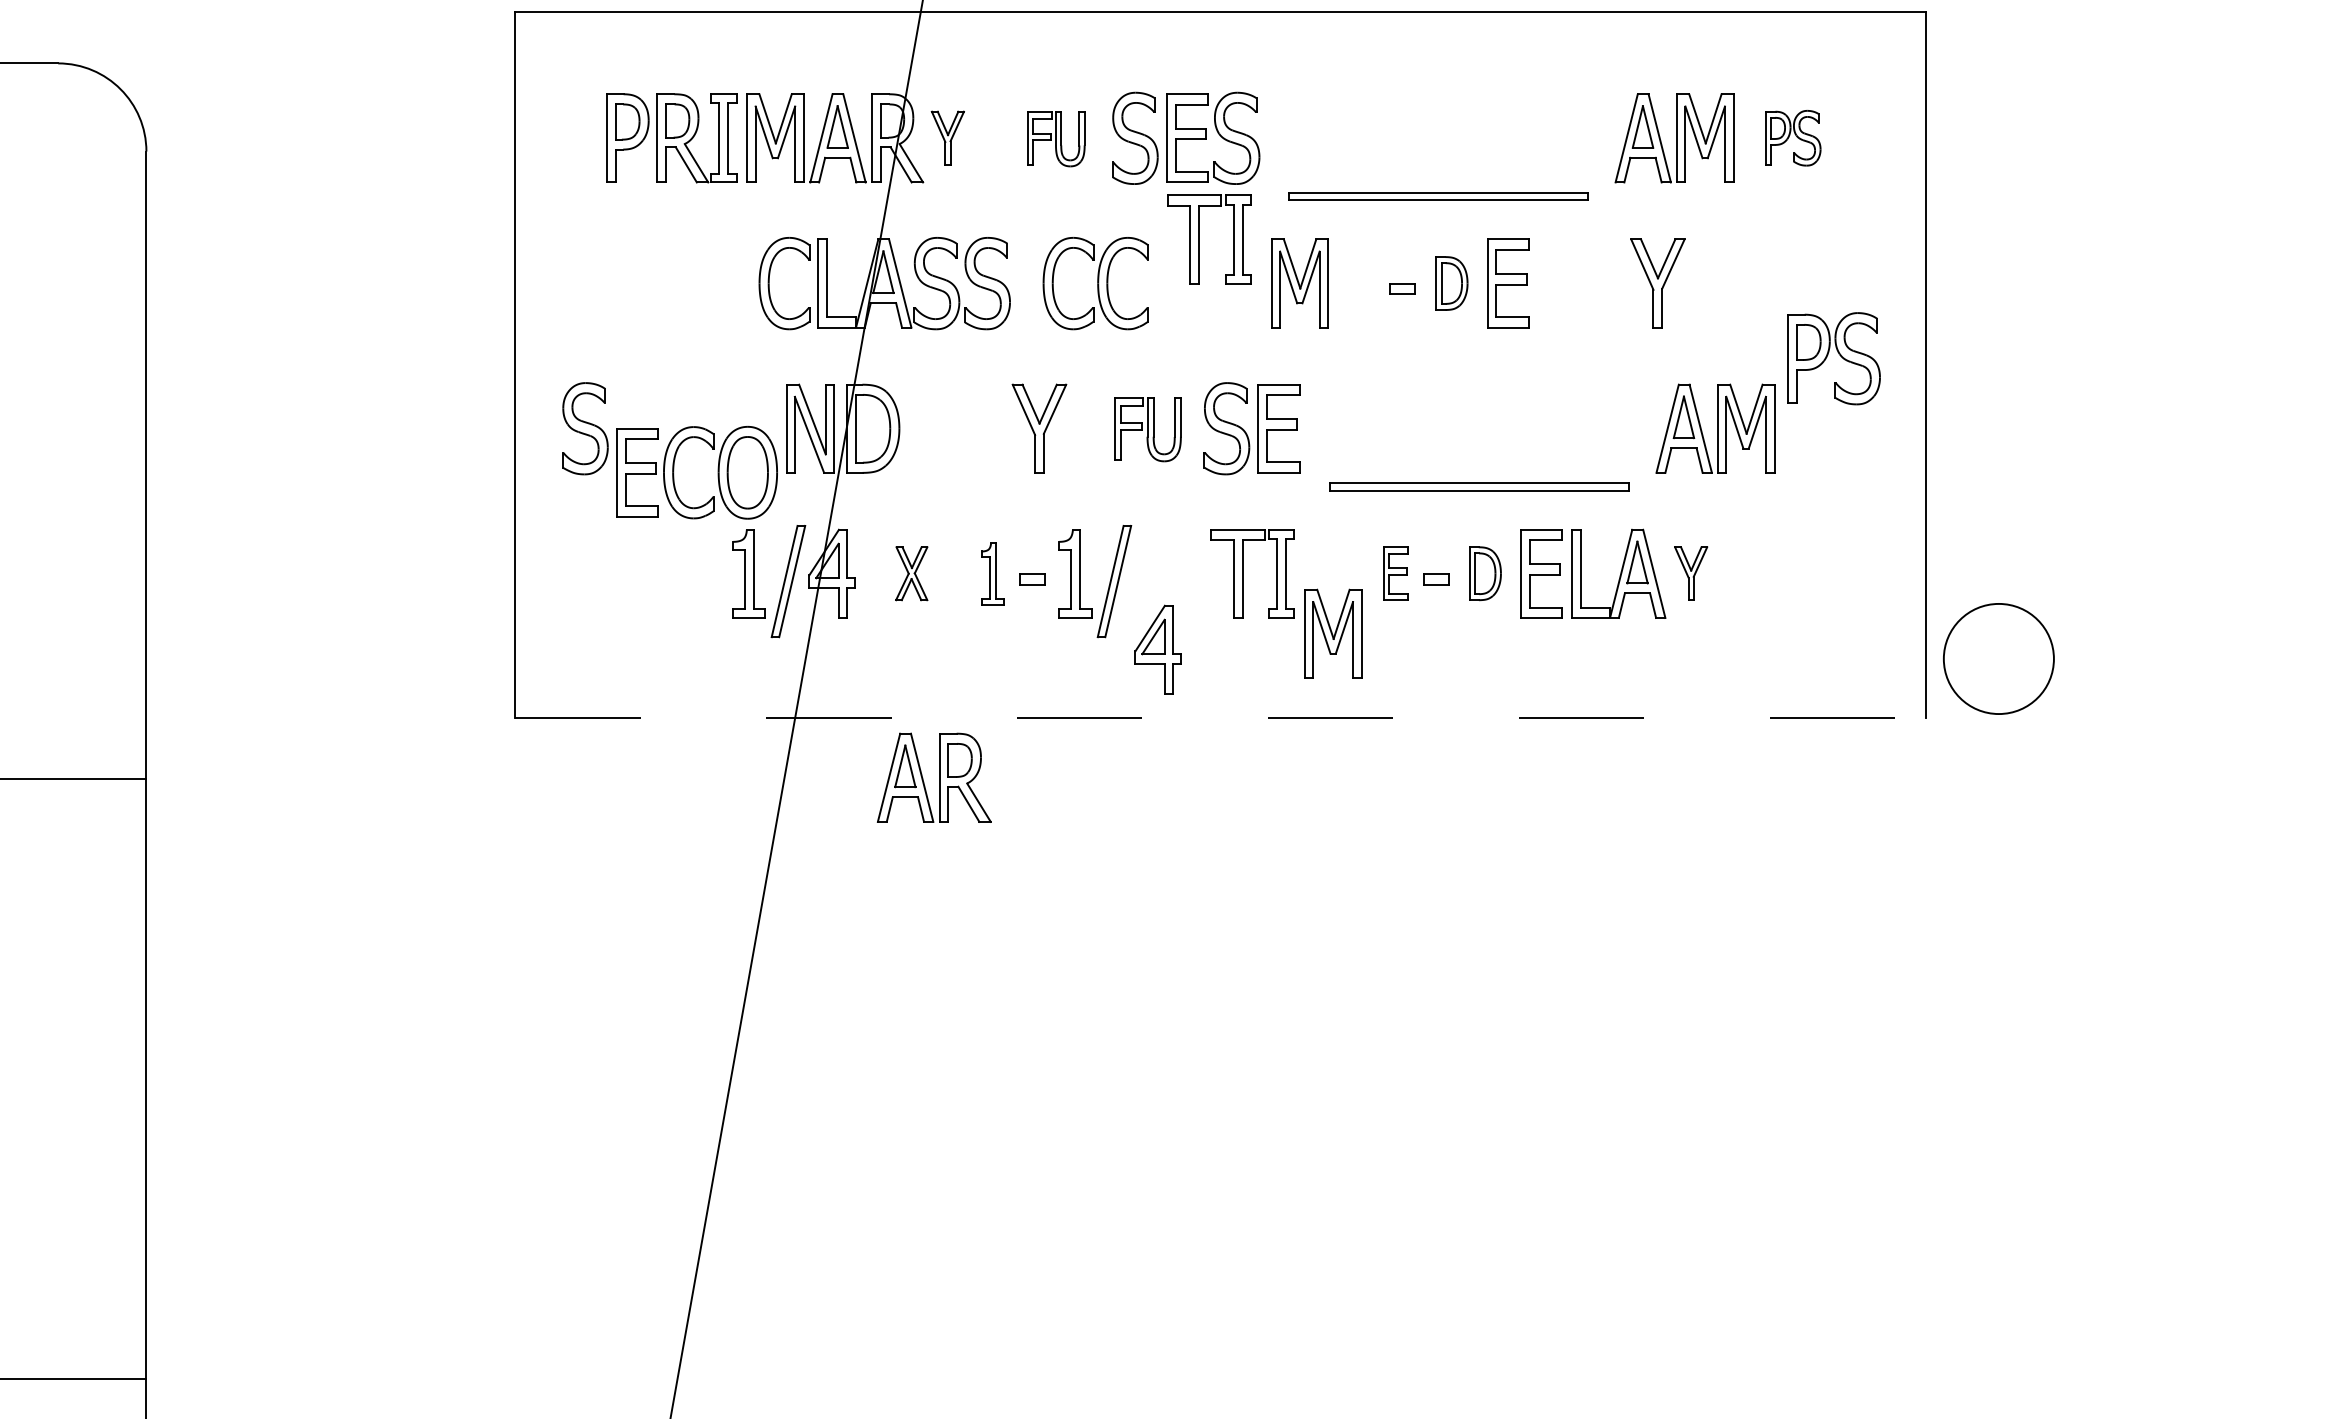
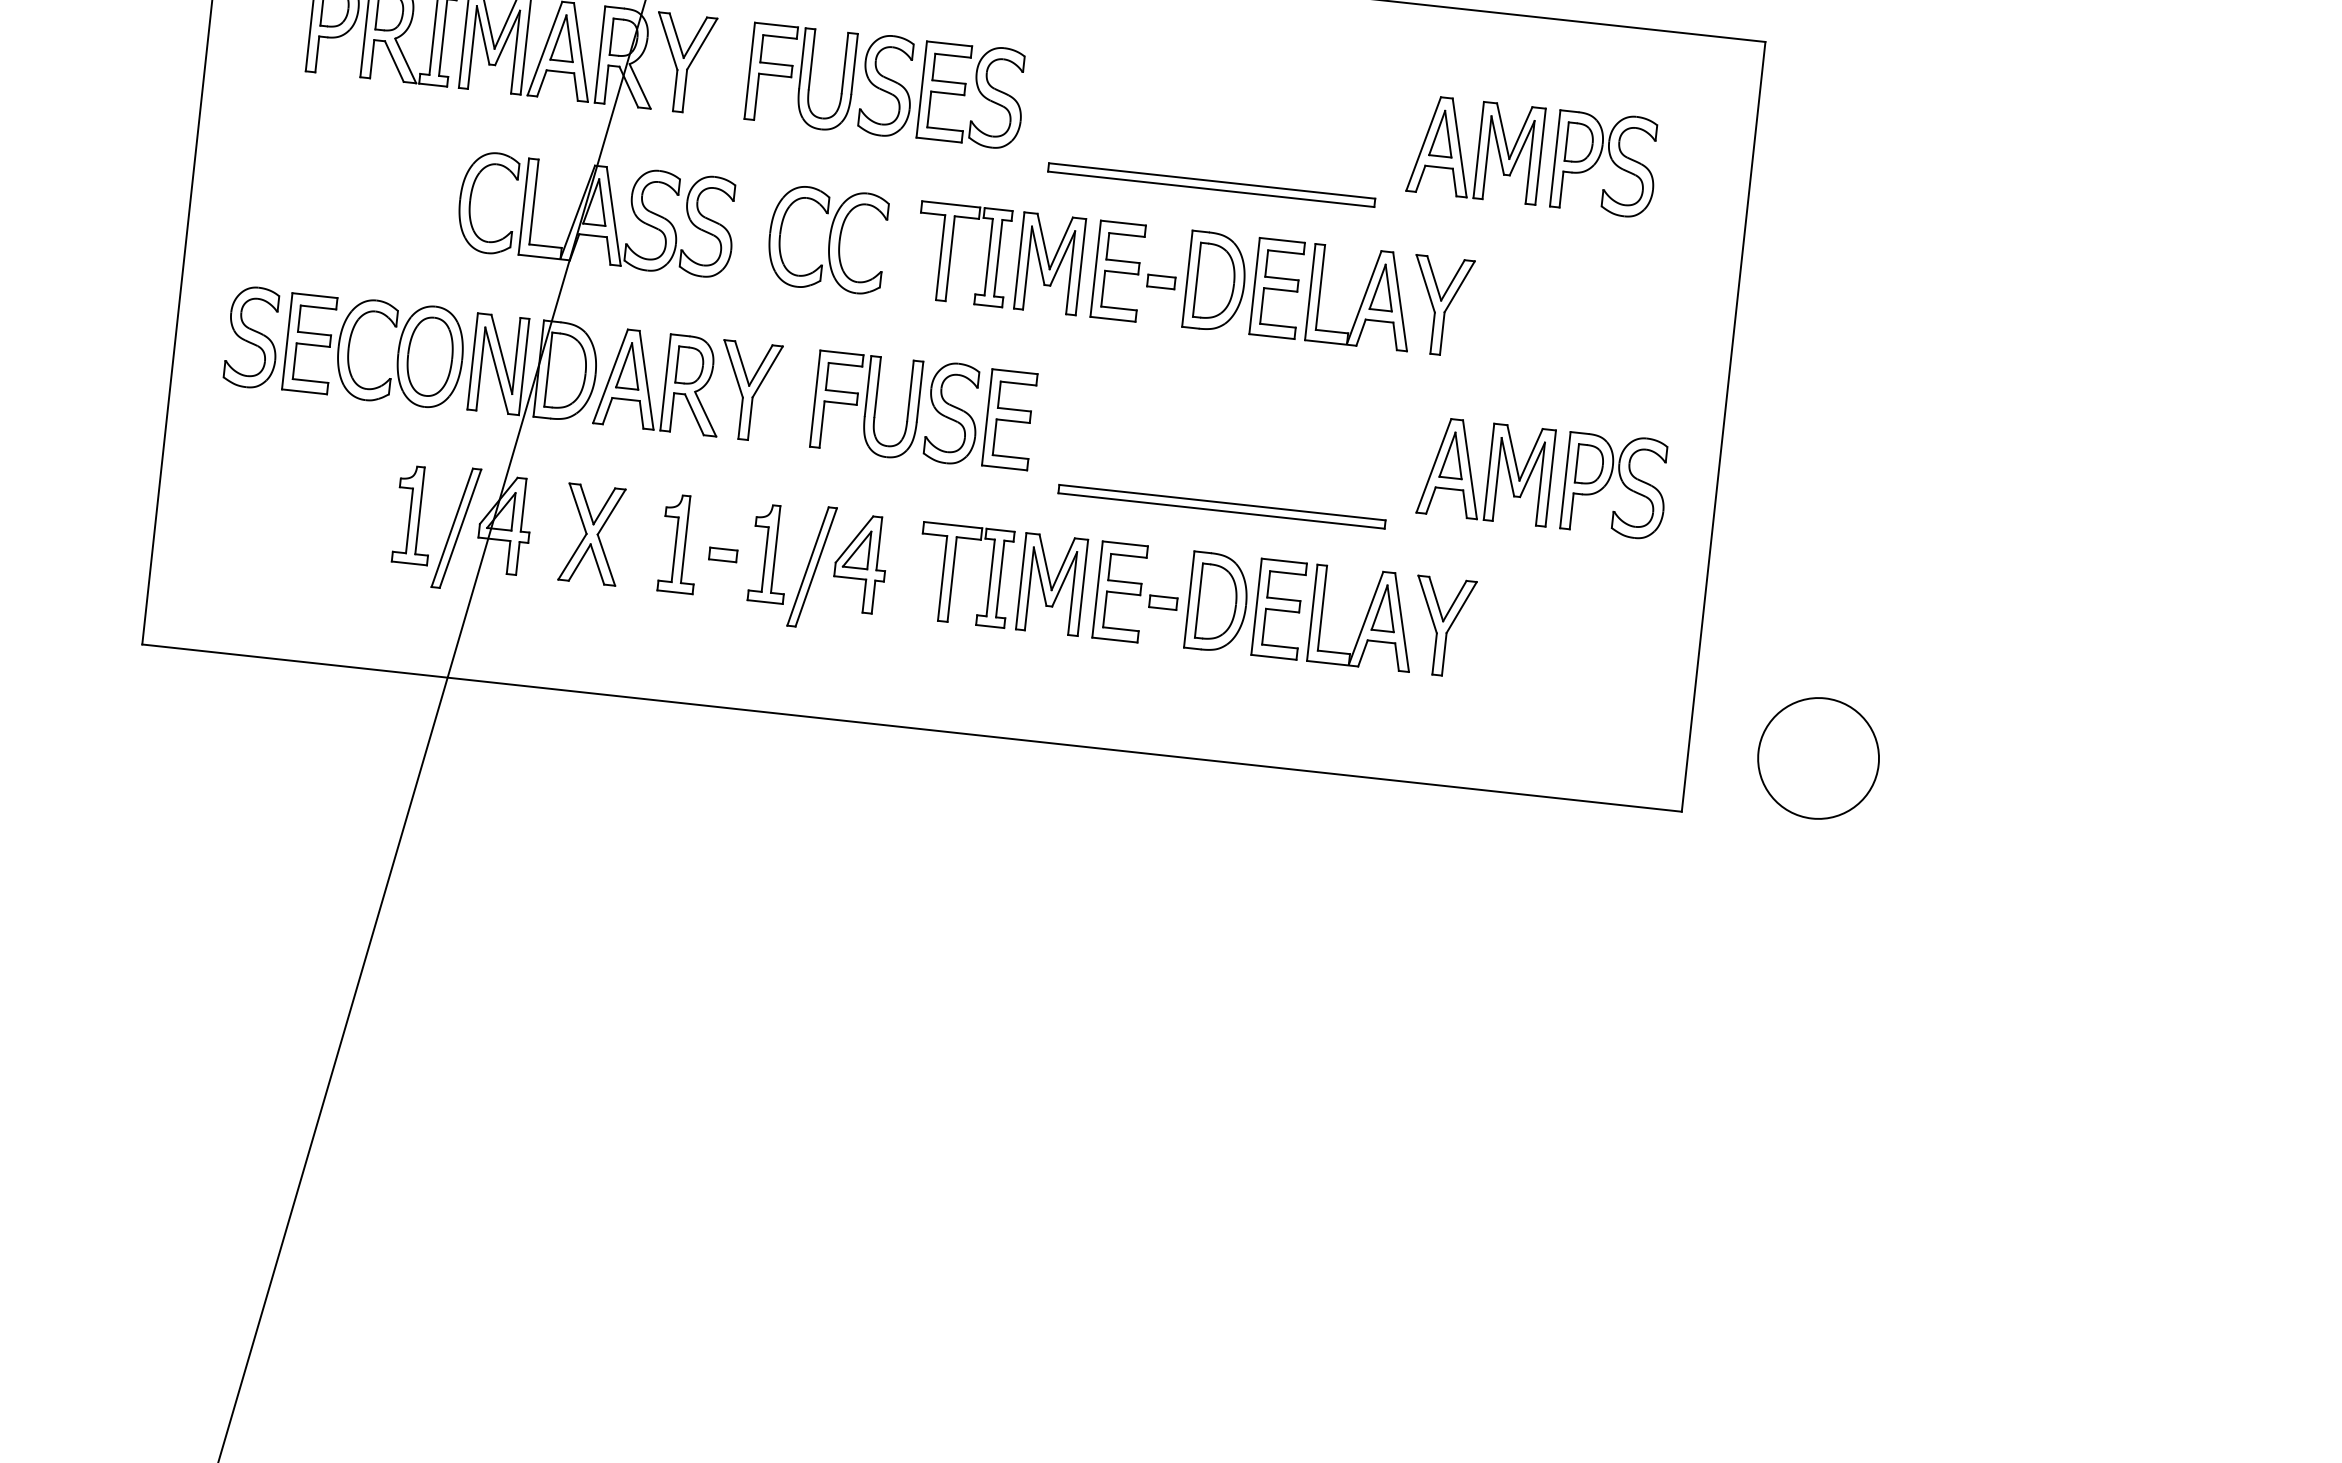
part: (947, 137) -> (682, 62), size x1.67
part: (1792, 137) -> (1604, 162), size x1.67
part: (1056, 139) -> (801, 77), size x1.67
part: (1199, 239) -> (951, 253), moved
part: (1362, 283) -> (1118, 271), added
part: (1451, 283) -> (1215, 281), size x1.67
part: (1585, 283) -> (1361, 297), added
part: (1833, 358) -> (1614, 485), moved
part: (1147, 429) -> (866, 404), size x1.43
part: (717, 472) -> (397, 352), moved
part: (911, 573) -> (591, 534), size x1.67
part: (992, 573) -> (680, 543), size x1.43
part: (1395, 573) -> (1119, 591), size x1.67
part: (1485, 573) -> (1217, 602), size x1.67
part: (1690, 573) -> (1441, 626), size x1.67
part: (1333, 633) -> (1052, 584), moved
part: (1157, 649) -> (860, 563), moved
circle: (1998, 658) -> (1818, 757), moved
line: (1221, 717) -> (912, 727), dashed -> solid
part: (934, 777) -> (660, 381), moved

